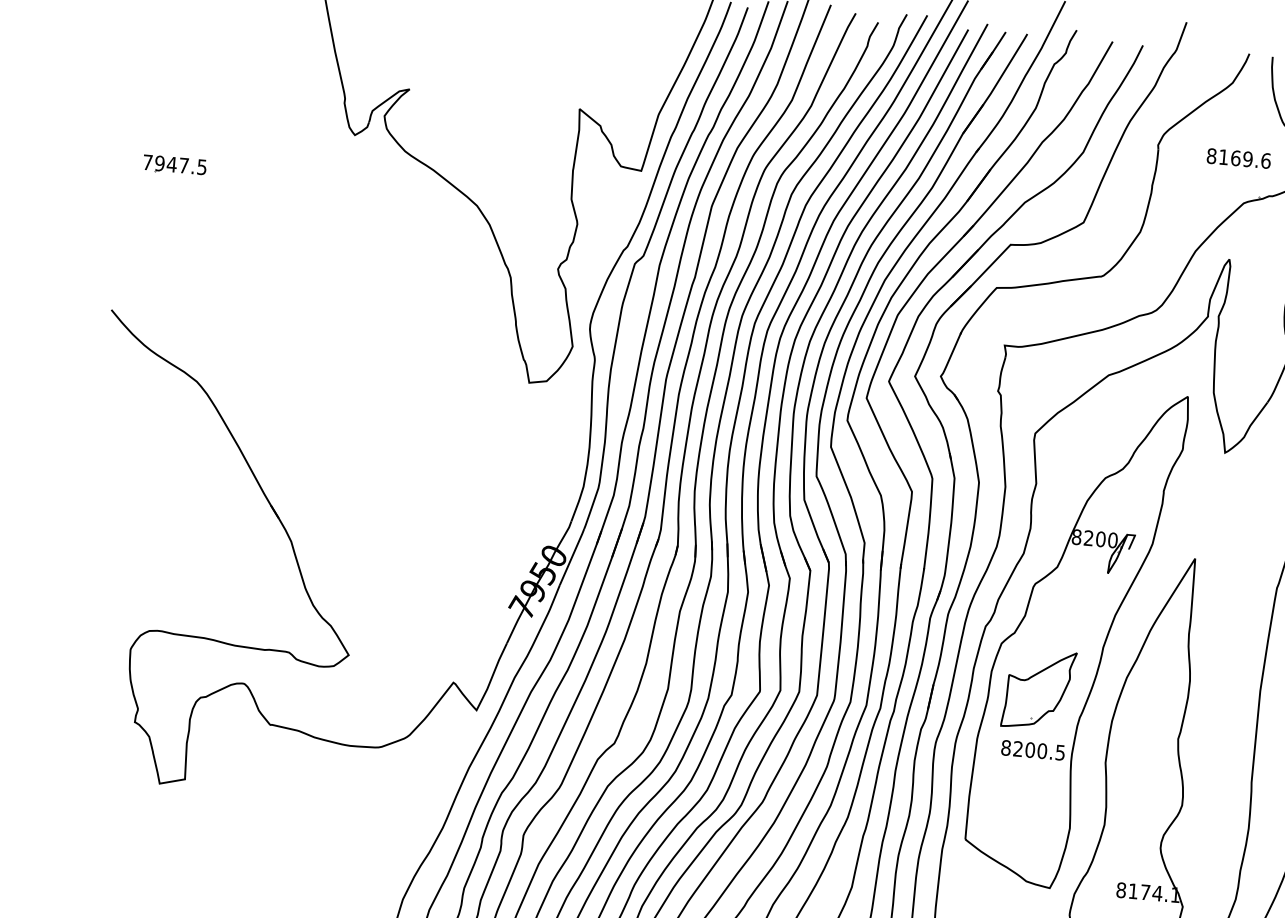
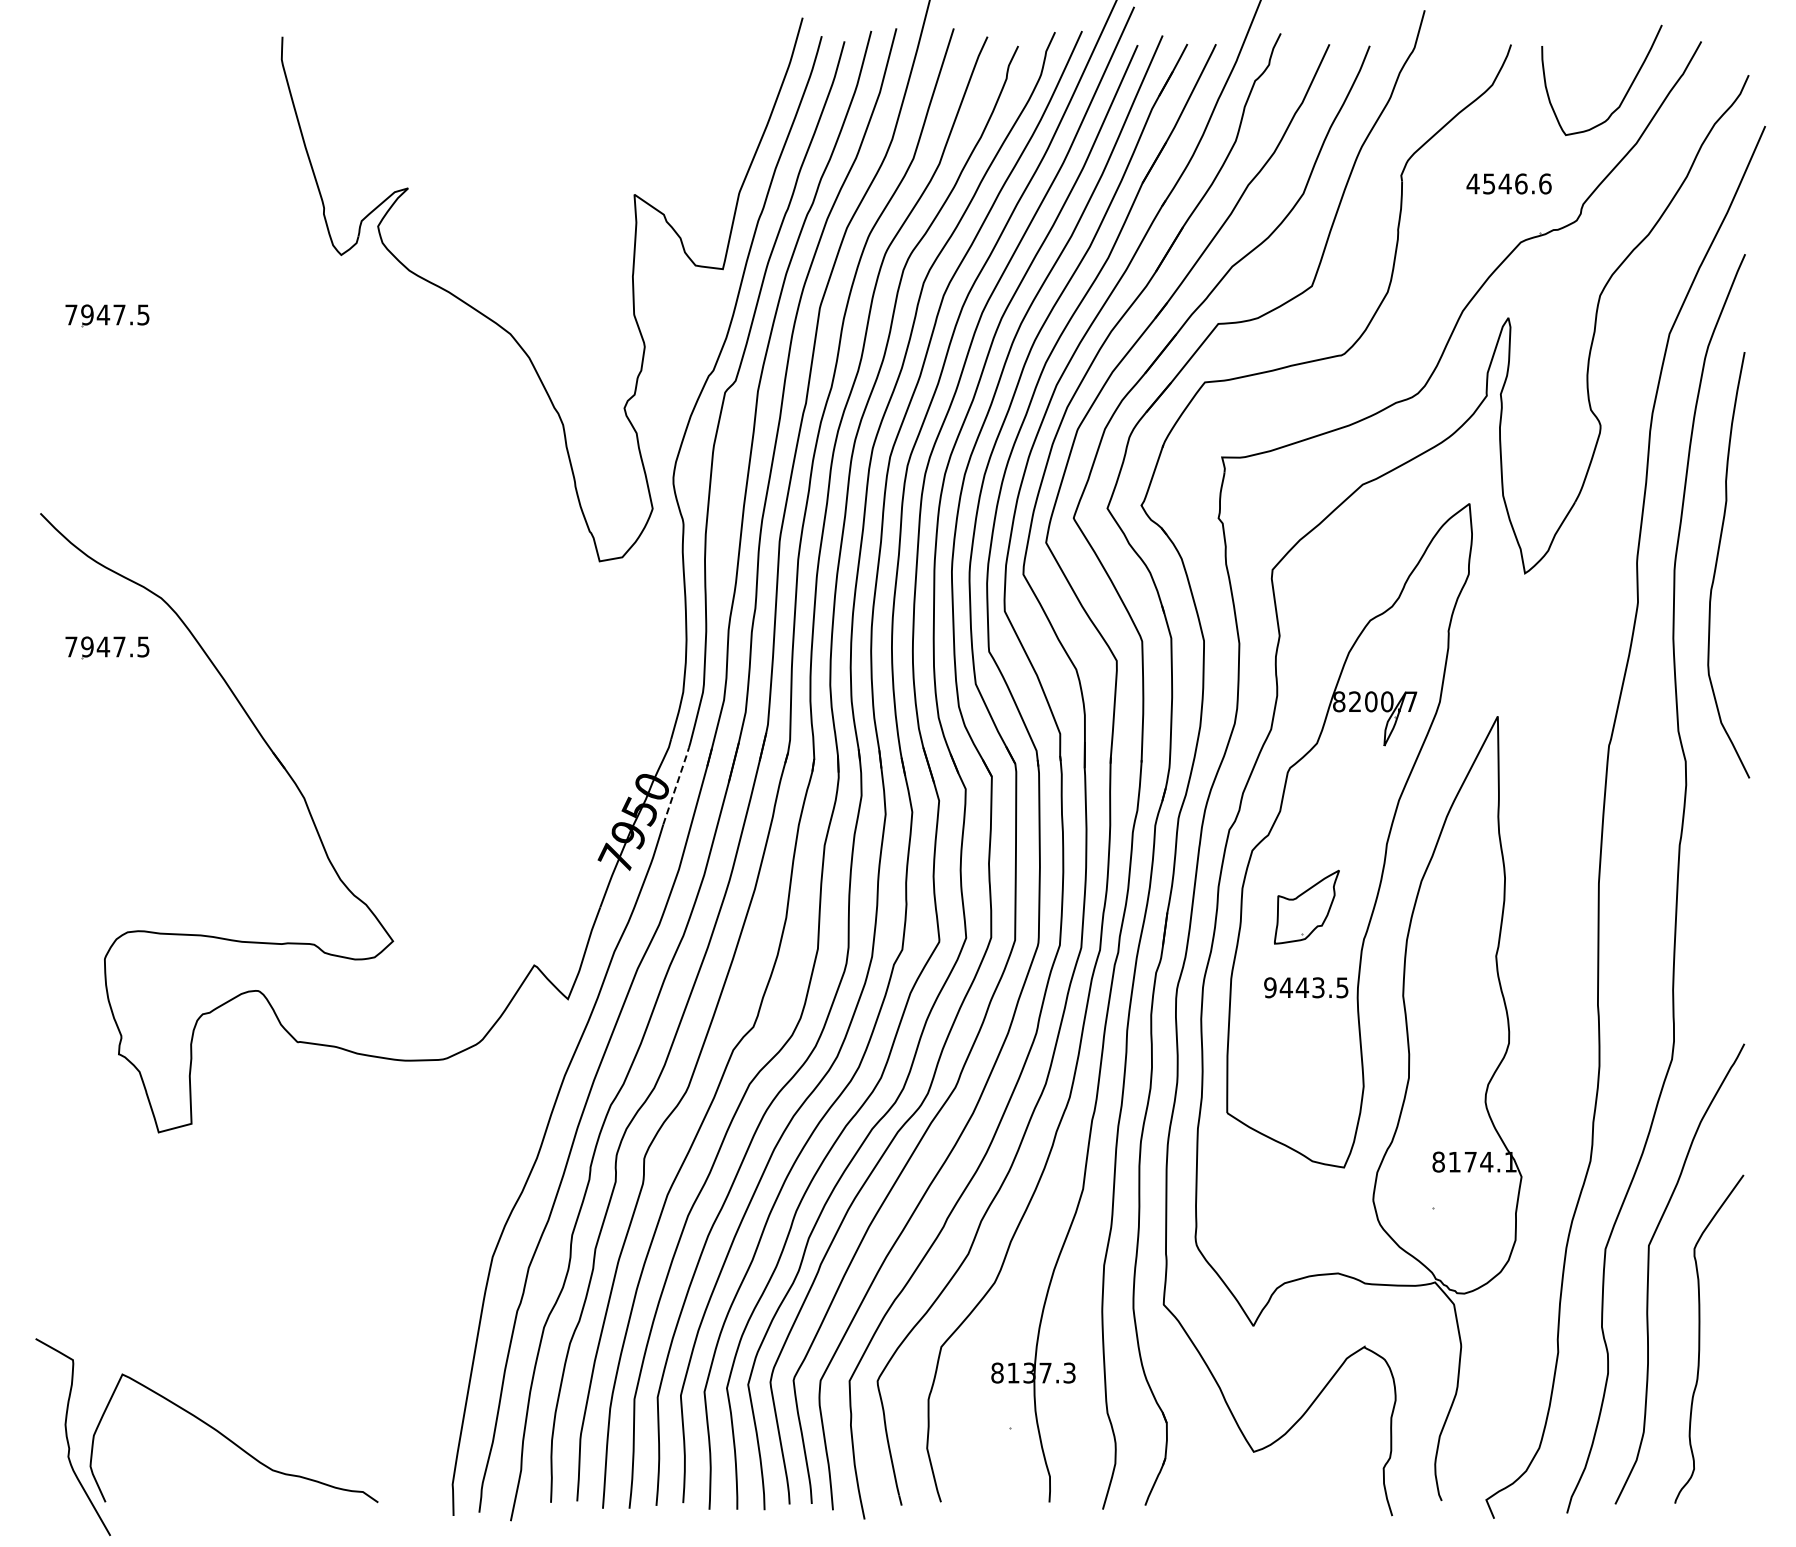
text: (1229, 157) -> (1496, 183), 8169.6 -> 4546.6
part: (153, 415) -> (107, 647), added
line: (572, 556) -> (676, 785), solid -> dashed
part: (1038, 689) -> (1306, 907), size x0.7
text: (1024, 749) -> (1294, 987), 8200.5 -> 9443.5

